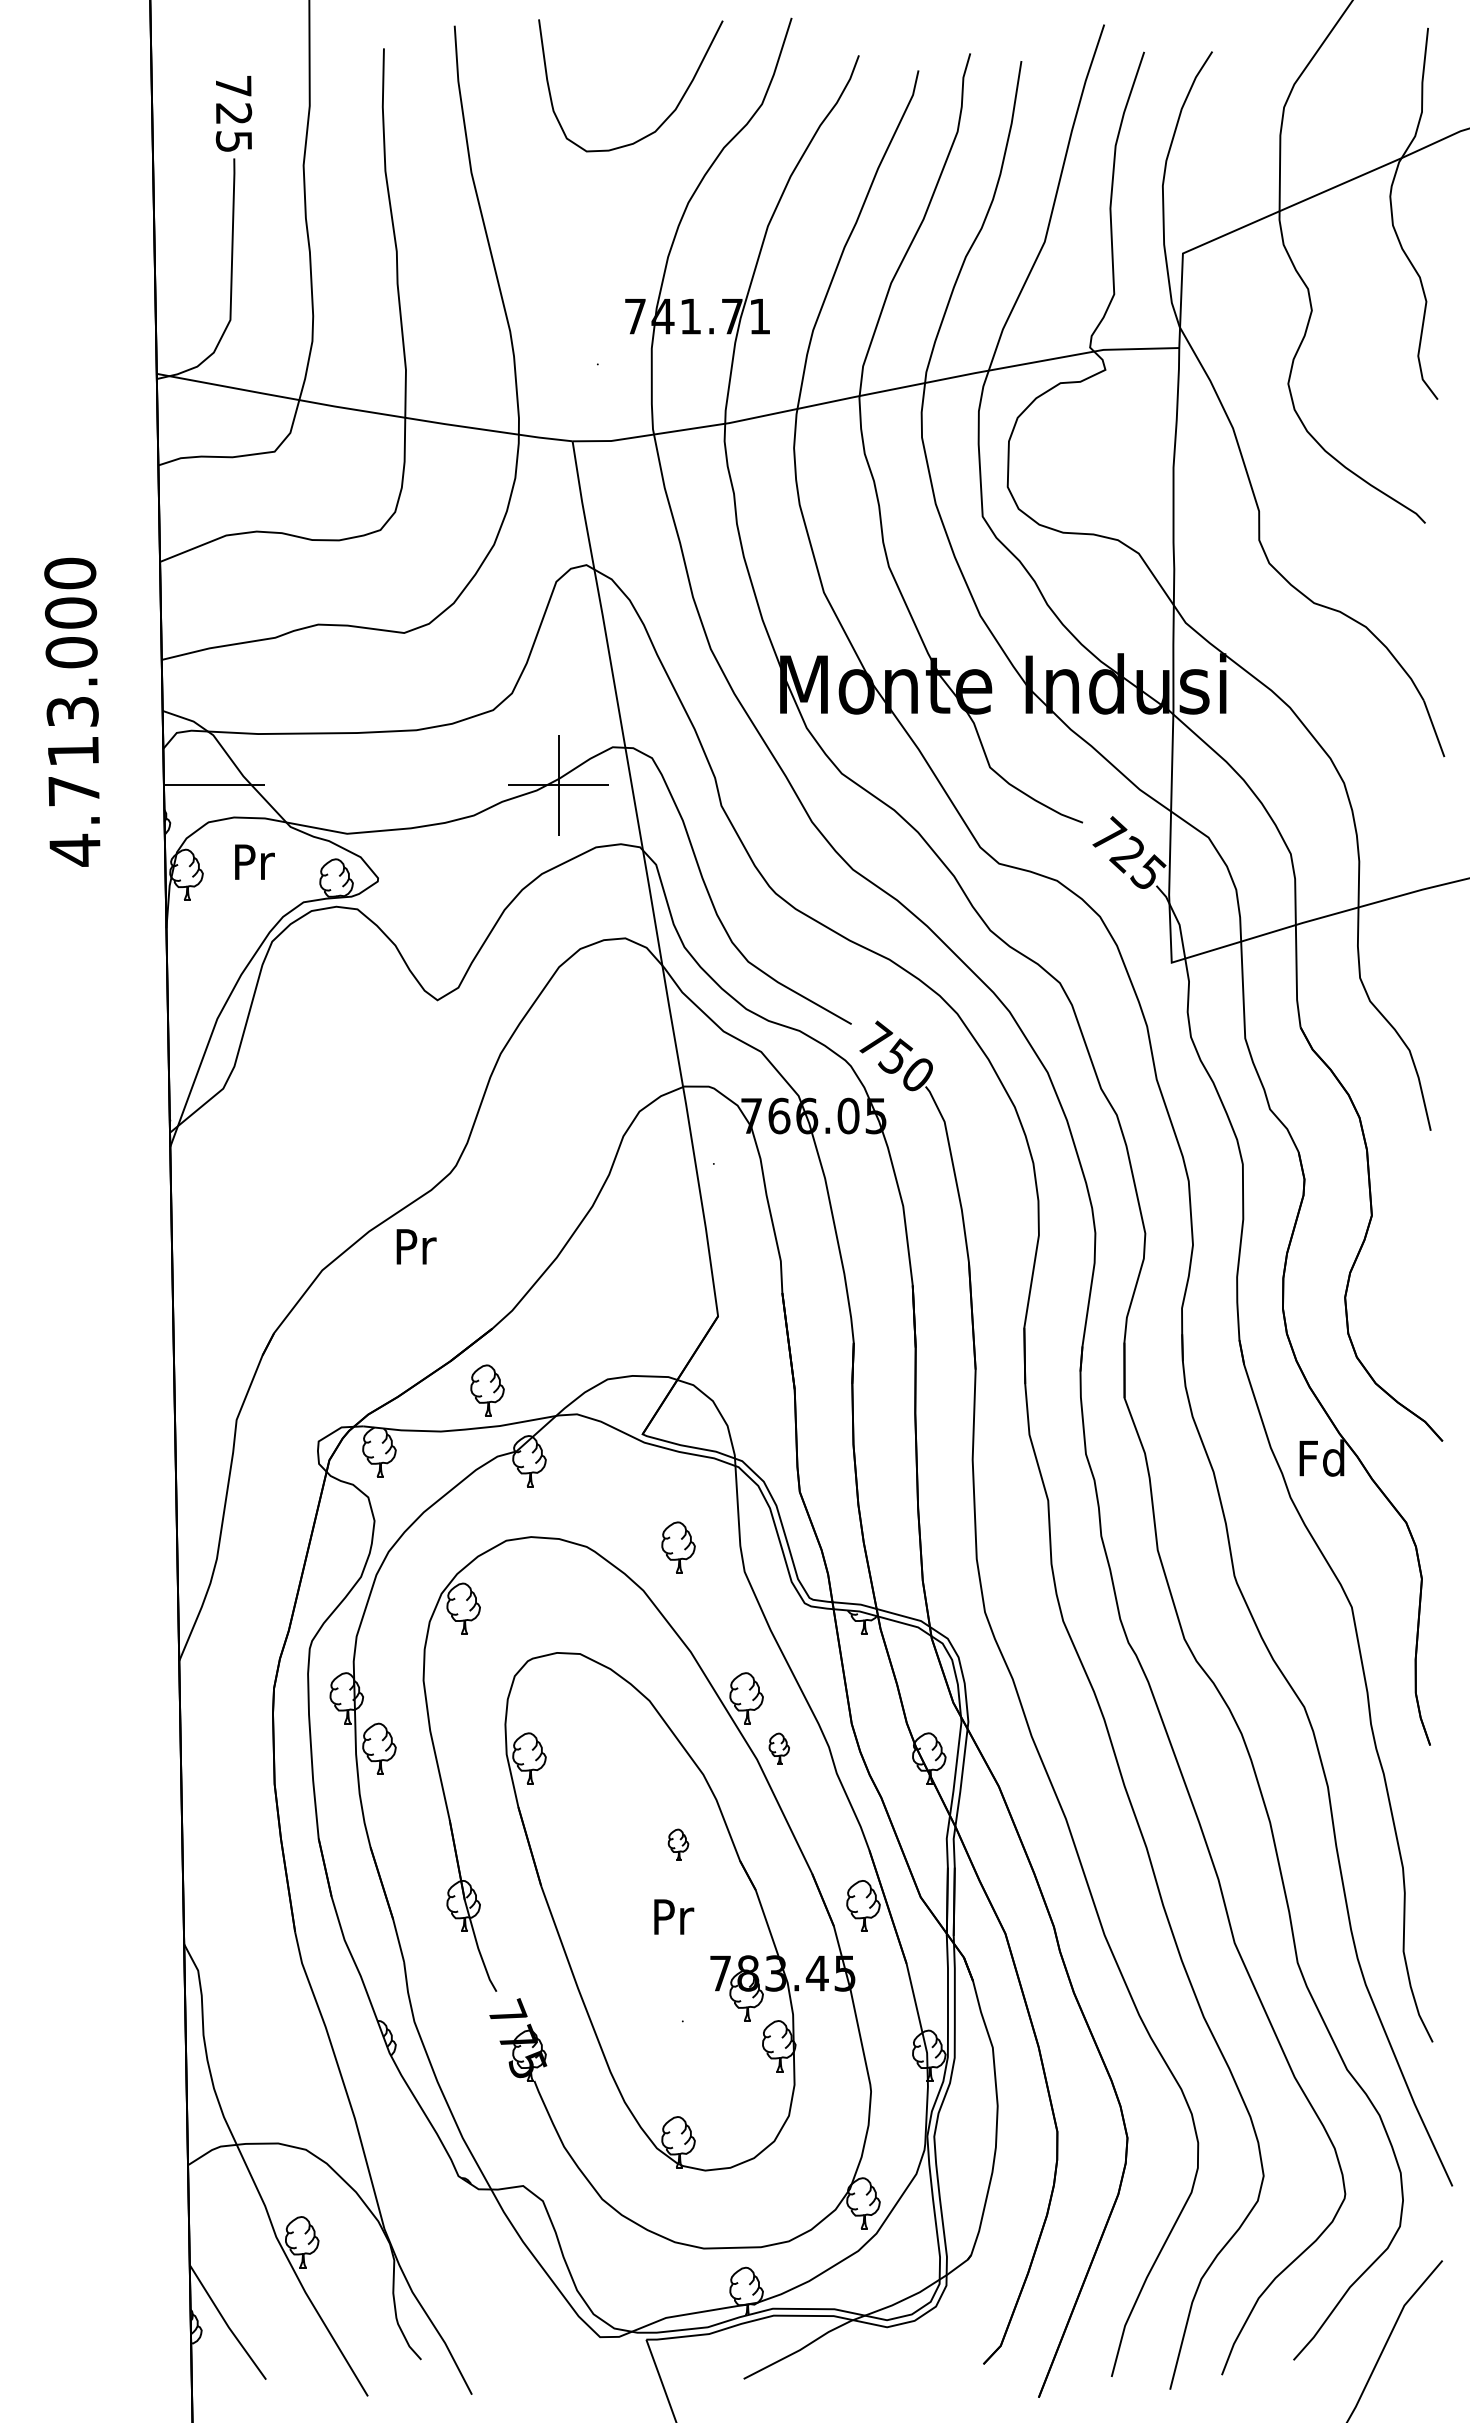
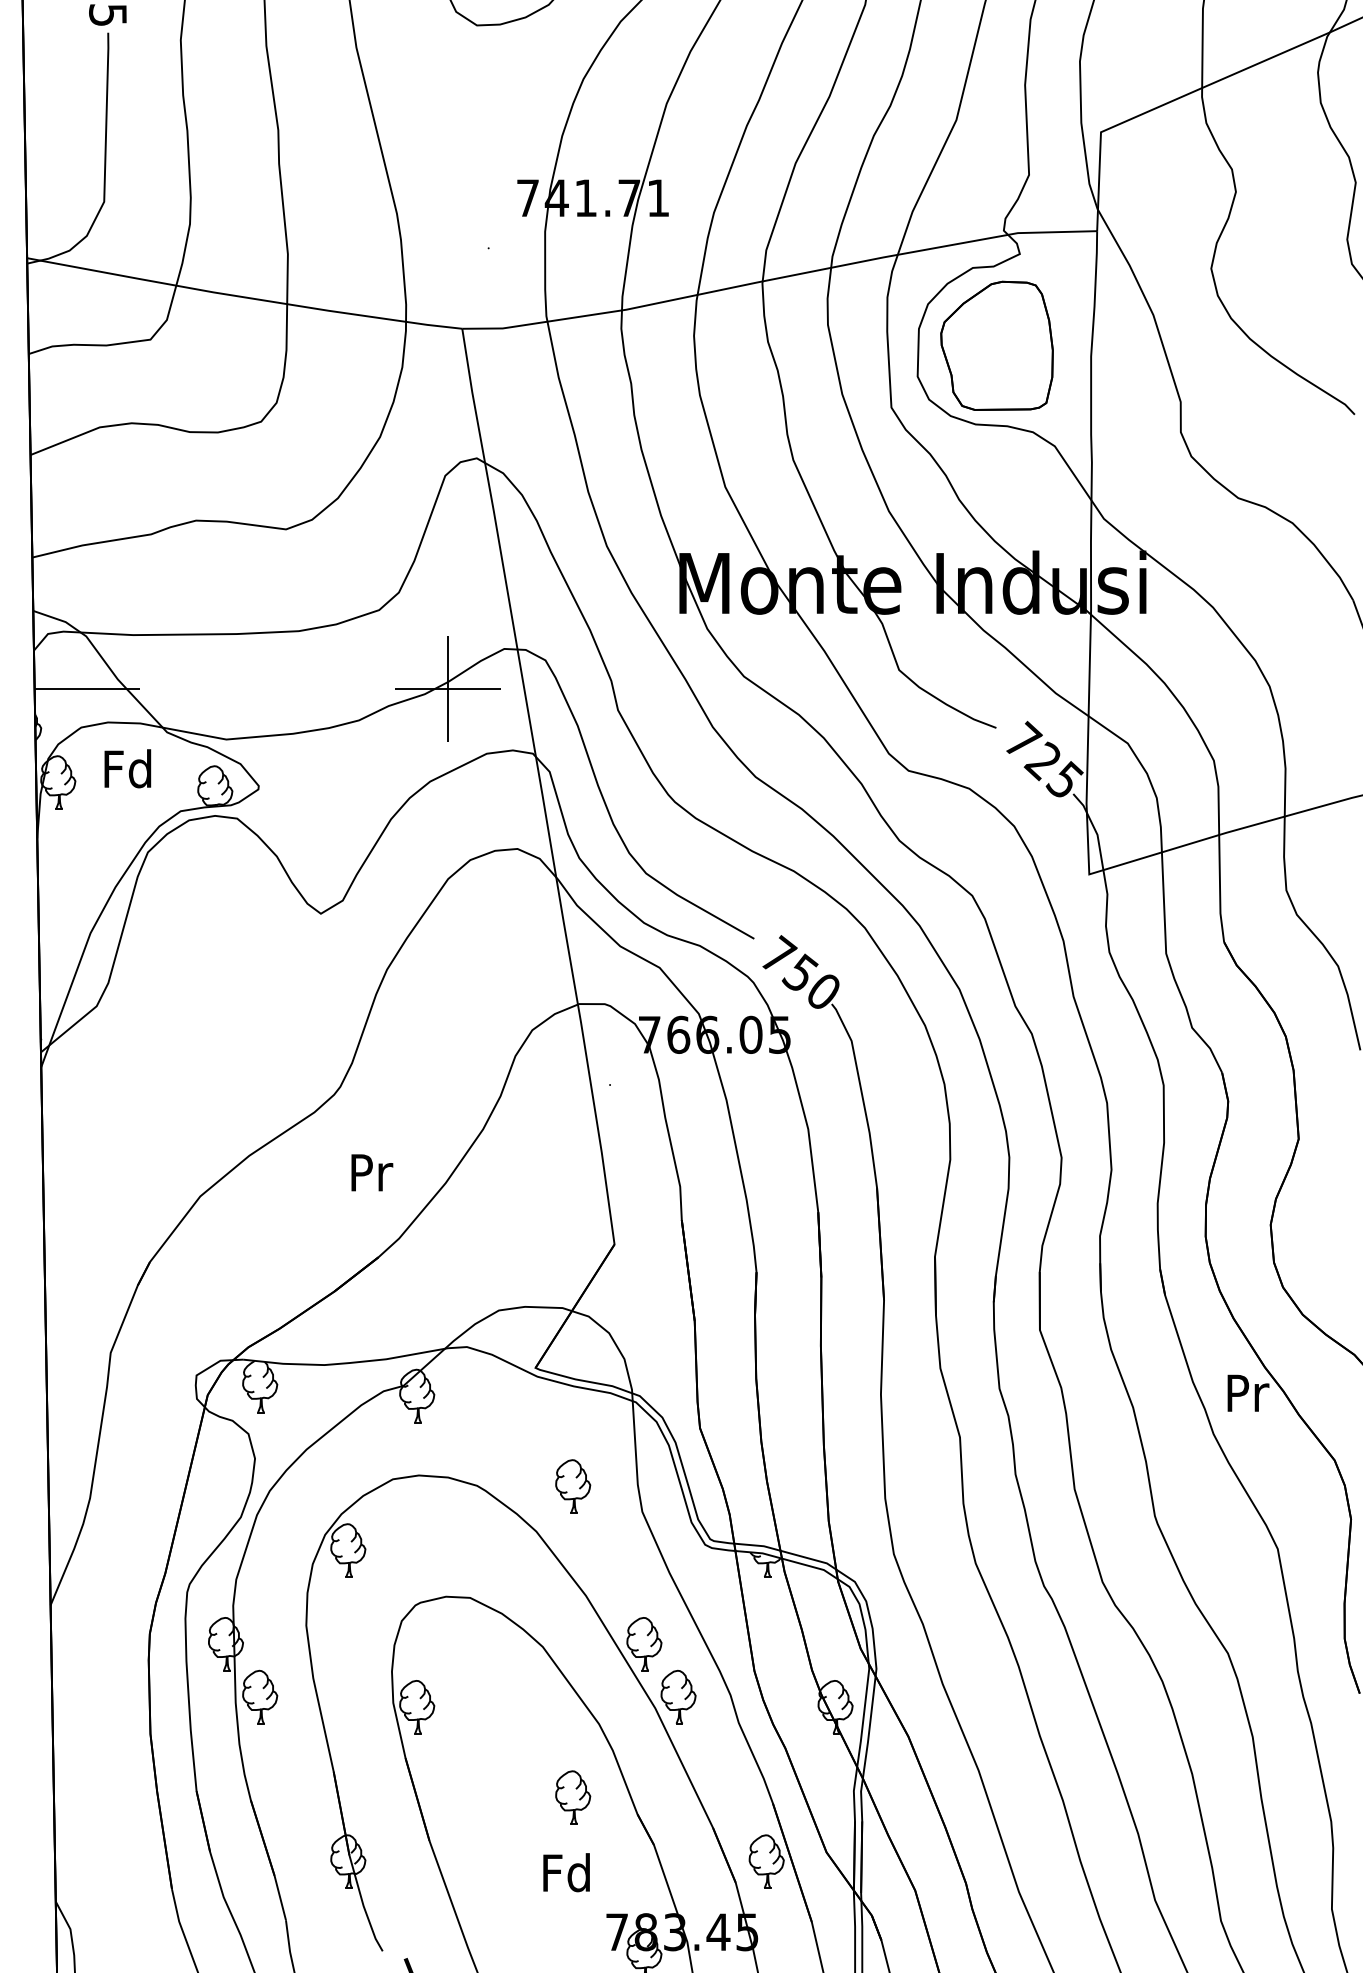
part: (1083, 457) -> (996, 345), added
text: (252, 861) -> (127, 768), Pr -> Fd
text: (416, 1246) -> (372, 1172), moved
part: (487, 1390) -> (373, 1322), removed
text: (1321, 1457) -> (1246, 1392), Fd -> Pr
part: (779, 1748) -> (678, 1696), size x1.67
part: (678, 1844) -> (573, 1797), size x1.67
text: (672, 1916) -> (566, 1872), Pr -> Fd

